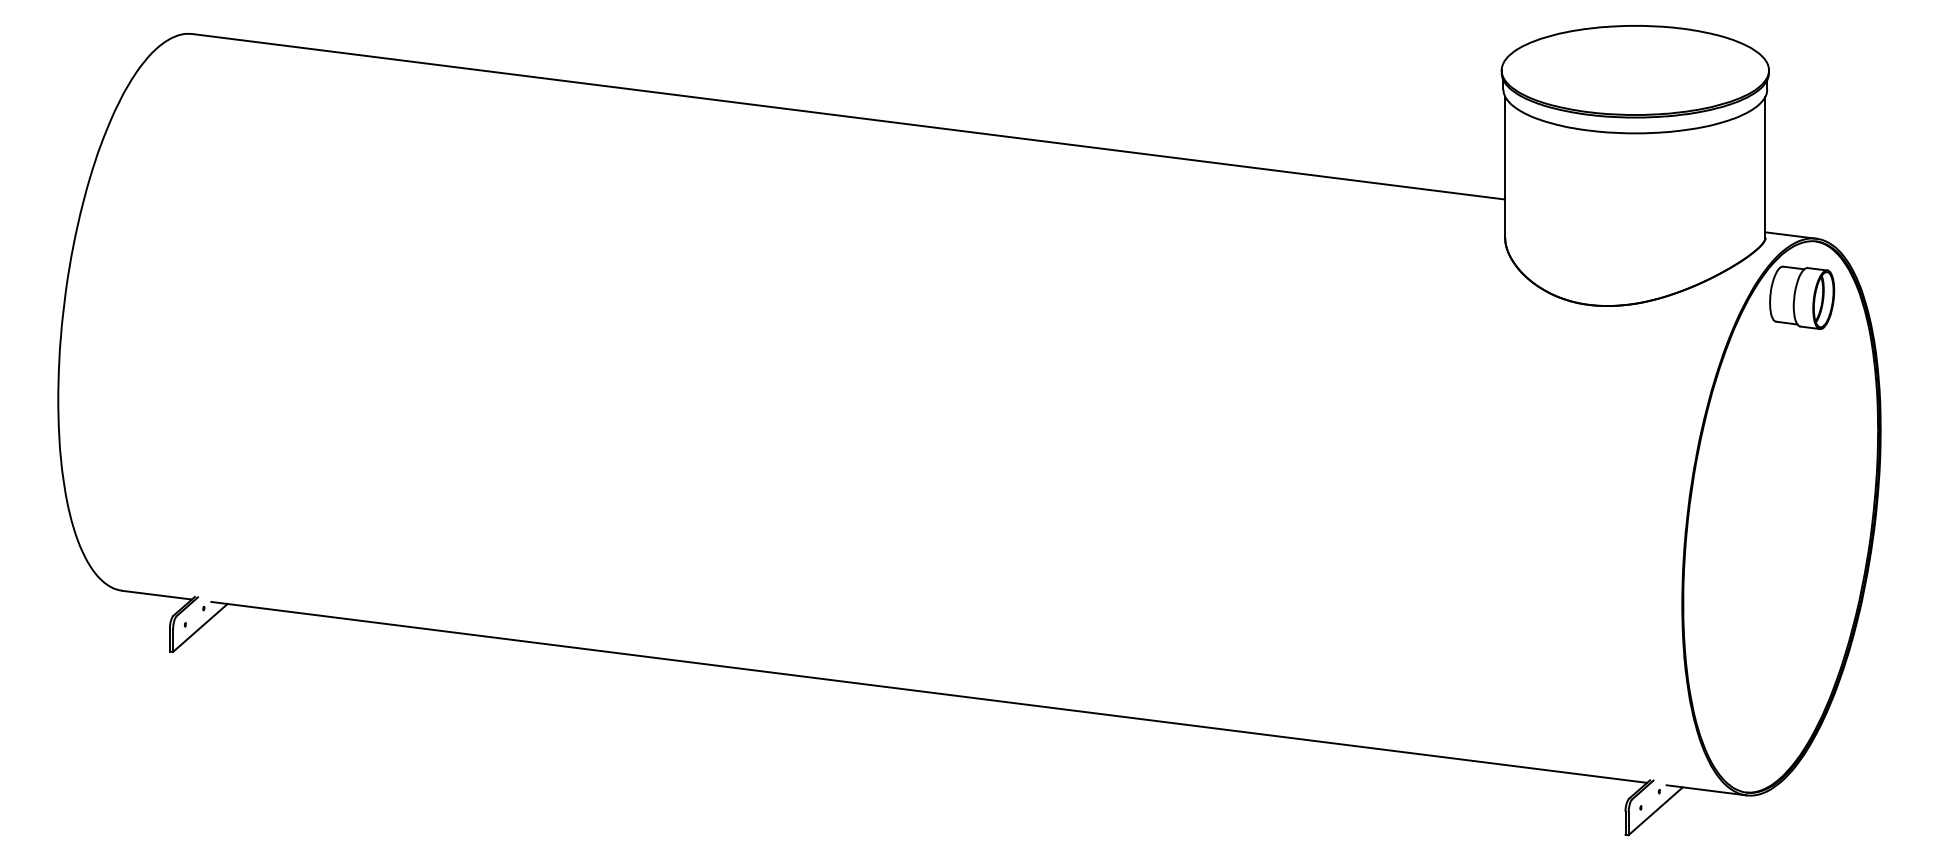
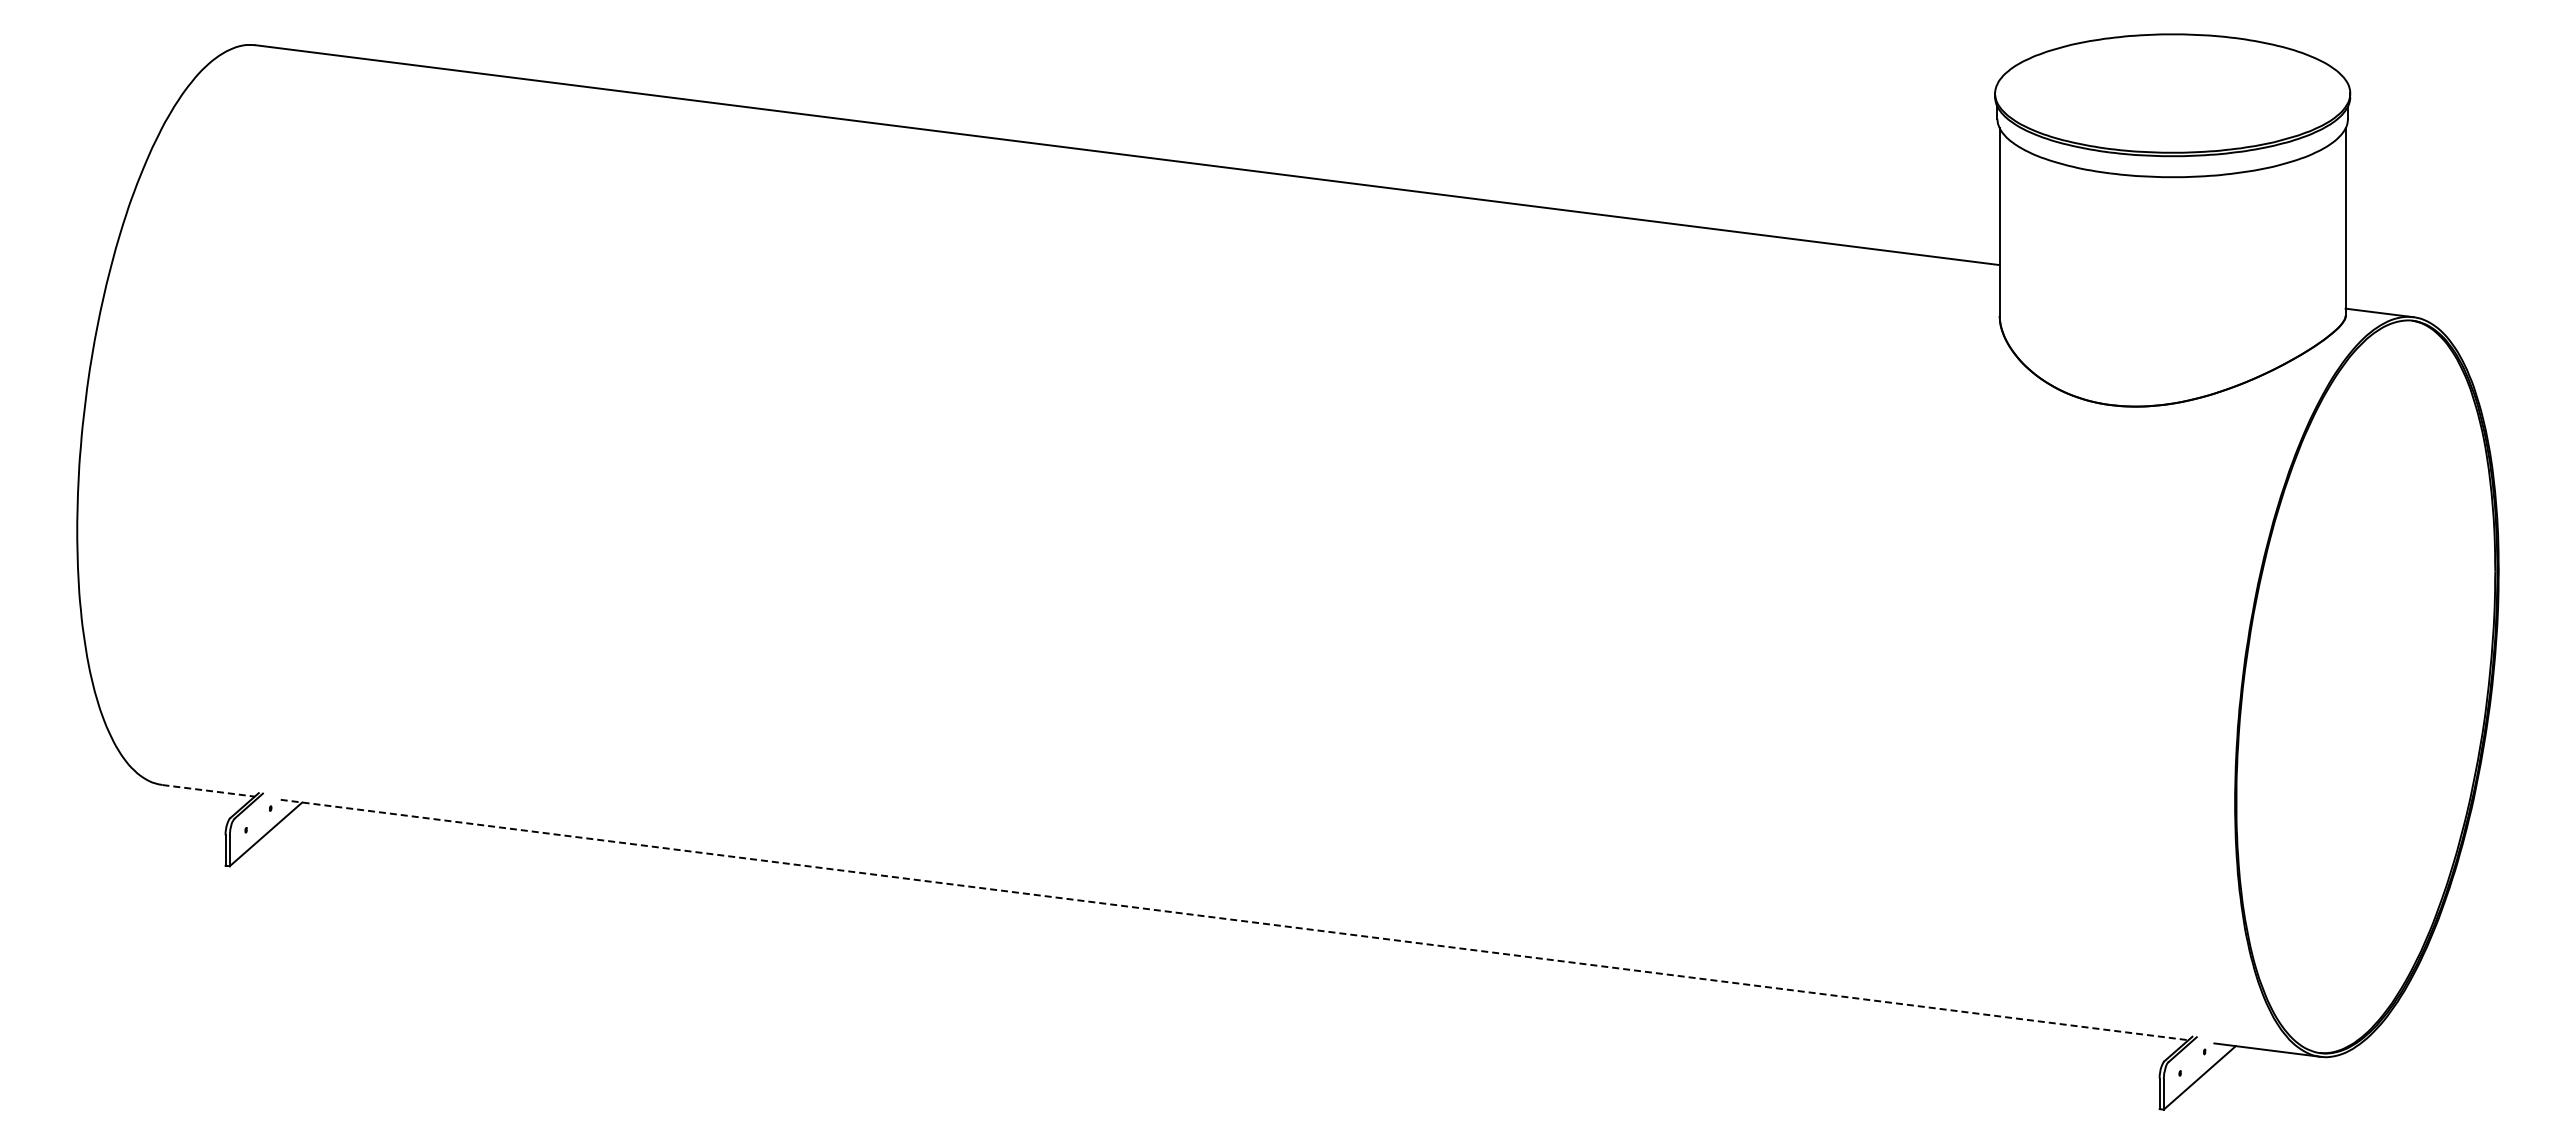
part: (1801, 297) -> (2393, 395), removed
line: (157, 594) -> (209, 790), solid -> dashed
line: (929, 692) -> (1235, 920), solid -> dashed

